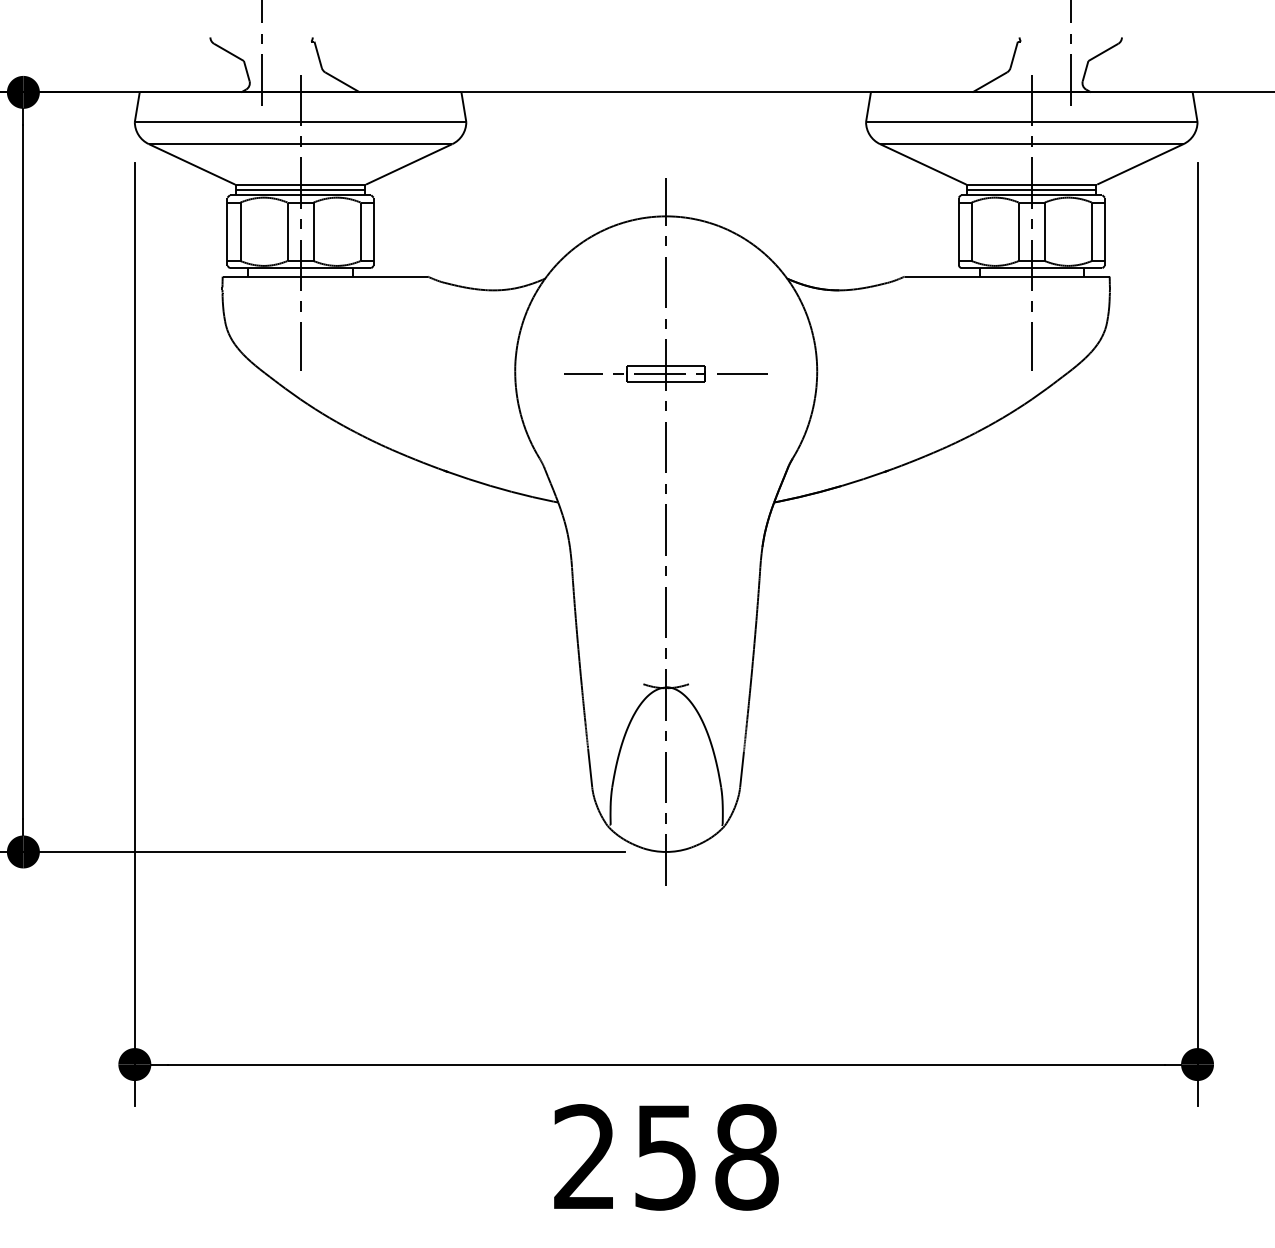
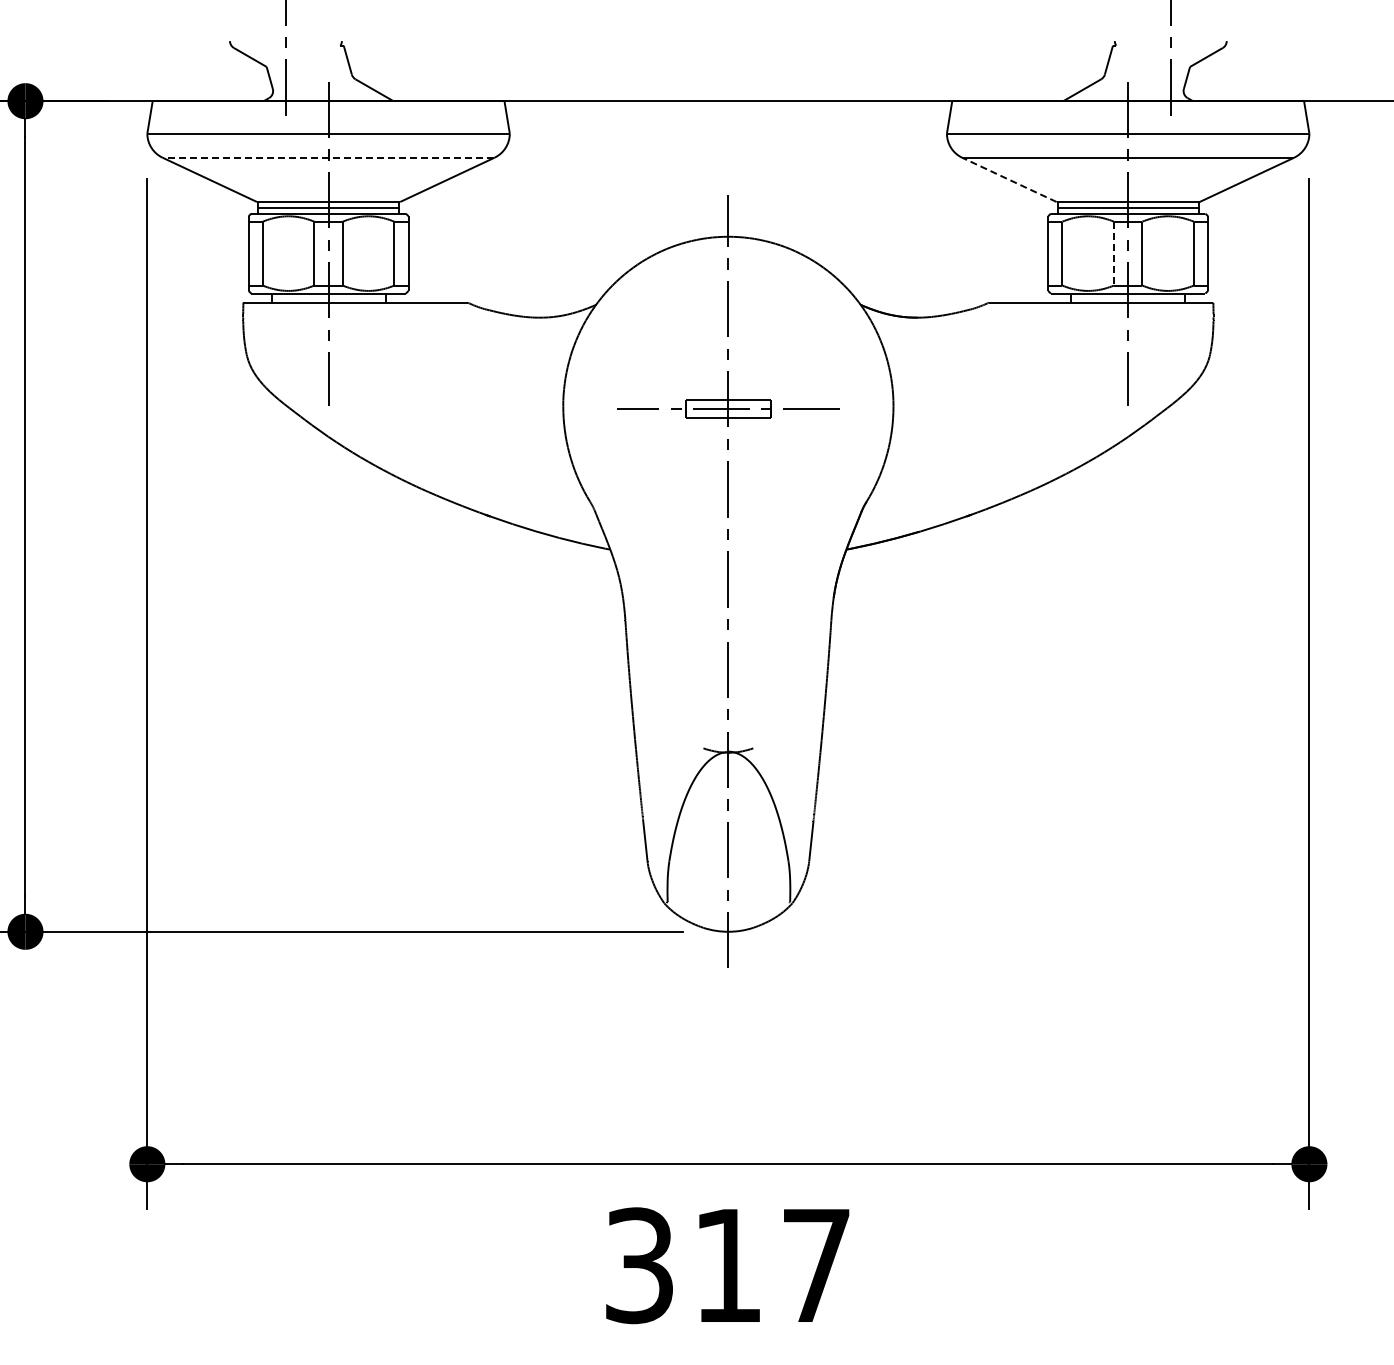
line: (300, 143) -> (328, 157), solid -> dashed
line: (922, 164) -> (1008, 179), solid -> dashed
line: (1018, 231) -> (1113, 253), solid -> dashed
text: (666, 1157) -> (728, 1265), 258 -> 317

